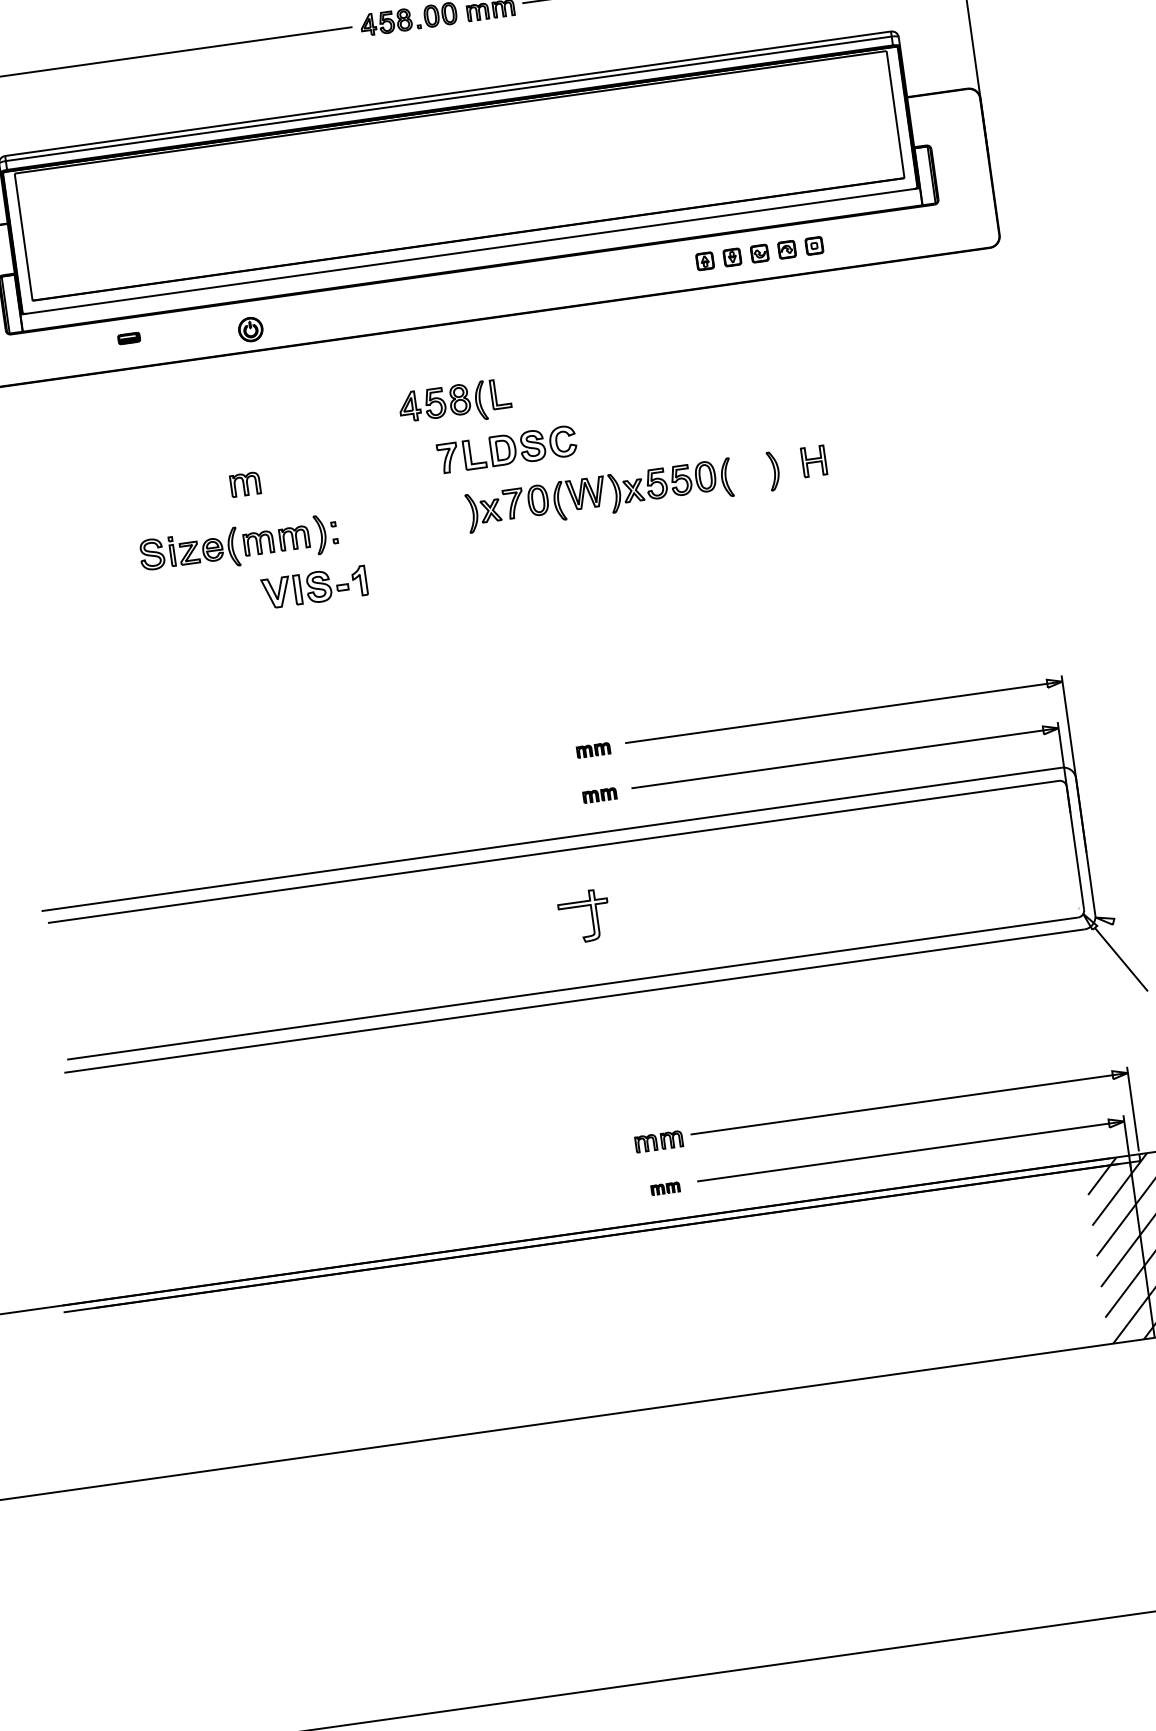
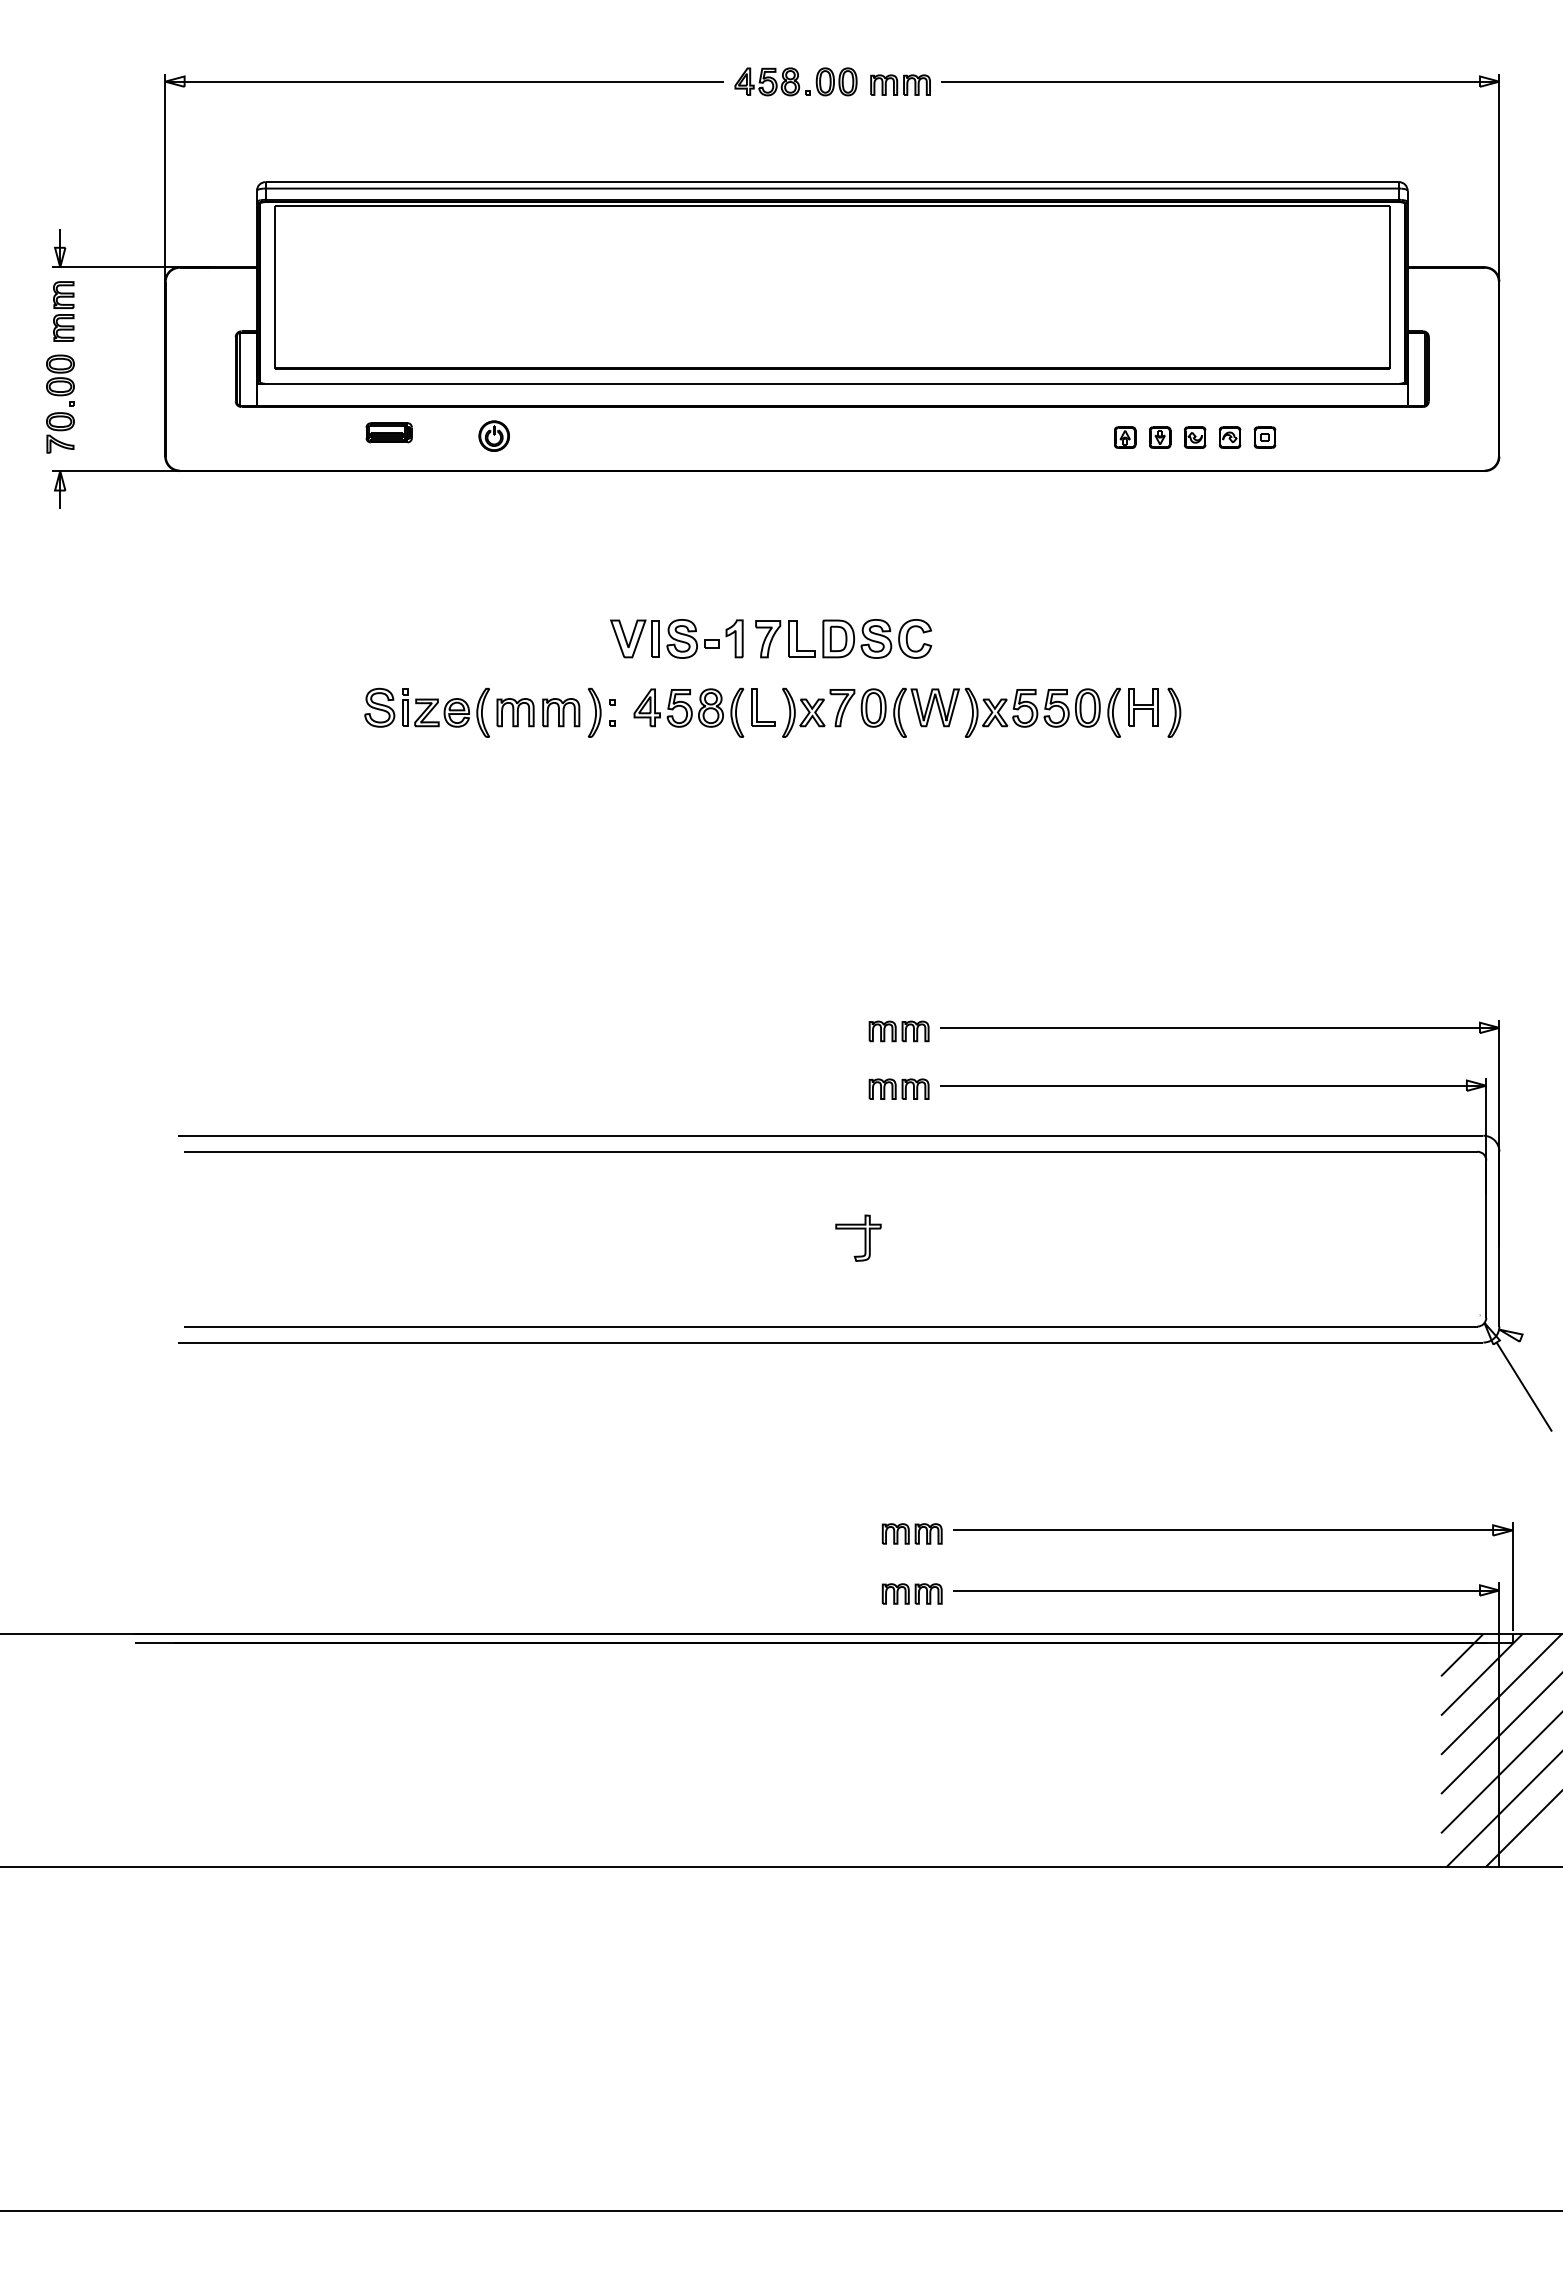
part: (250, 329) -> (493, 435), moved
part: (128, 338) -> (388, 432), size x1.67
part: (455, 403) -> (704, 712), moved
part: (813, 461) -> (1143, 707), moved
part: (245, 484) -> (509, 636), removed
part: (314, 587) -> (676, 638), moved
part: (593, 750) -> (898, 1031), size x1.43
part: (599, 795) -> (898, 1088), size x1.43
part: (584, 915) -> (858, 1237), size x0.71
part: (665, 1188) -> (911, 1593), size x1.67

